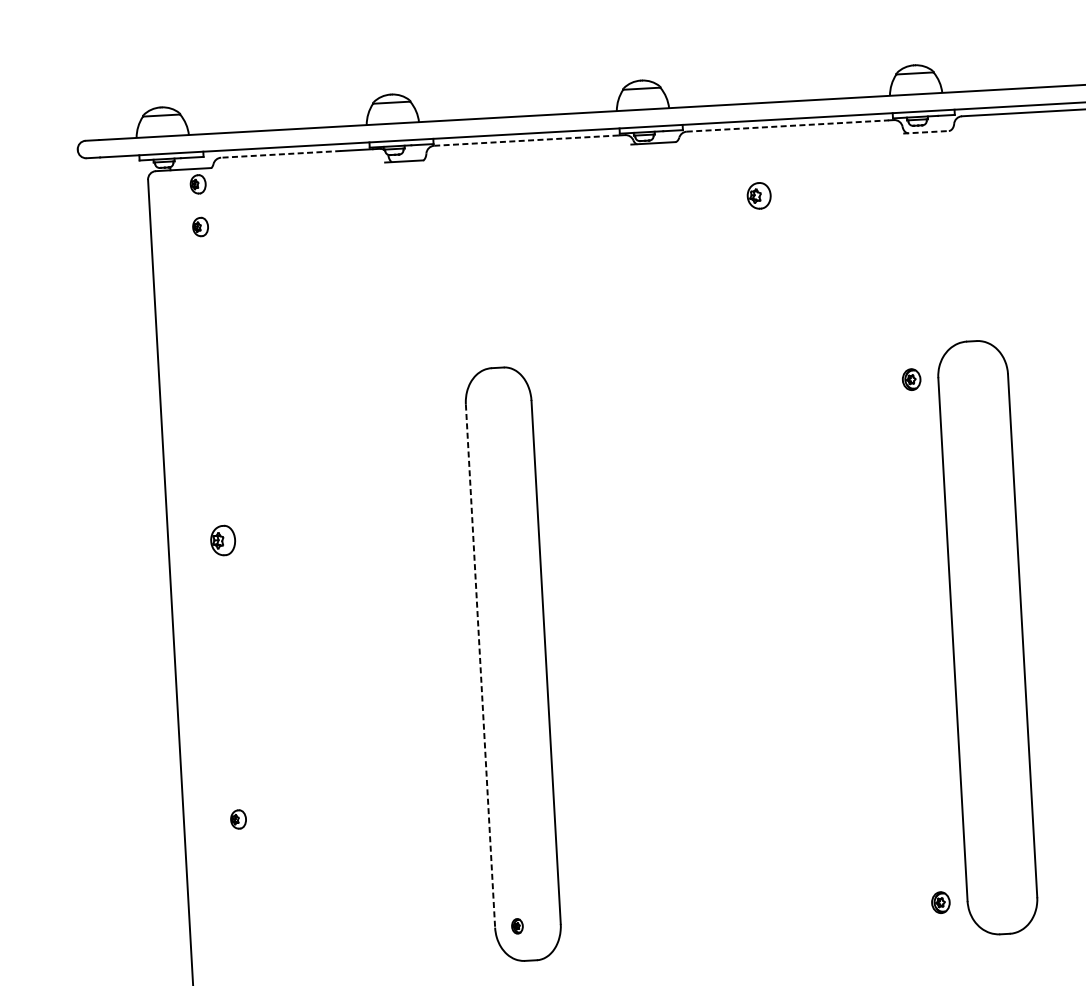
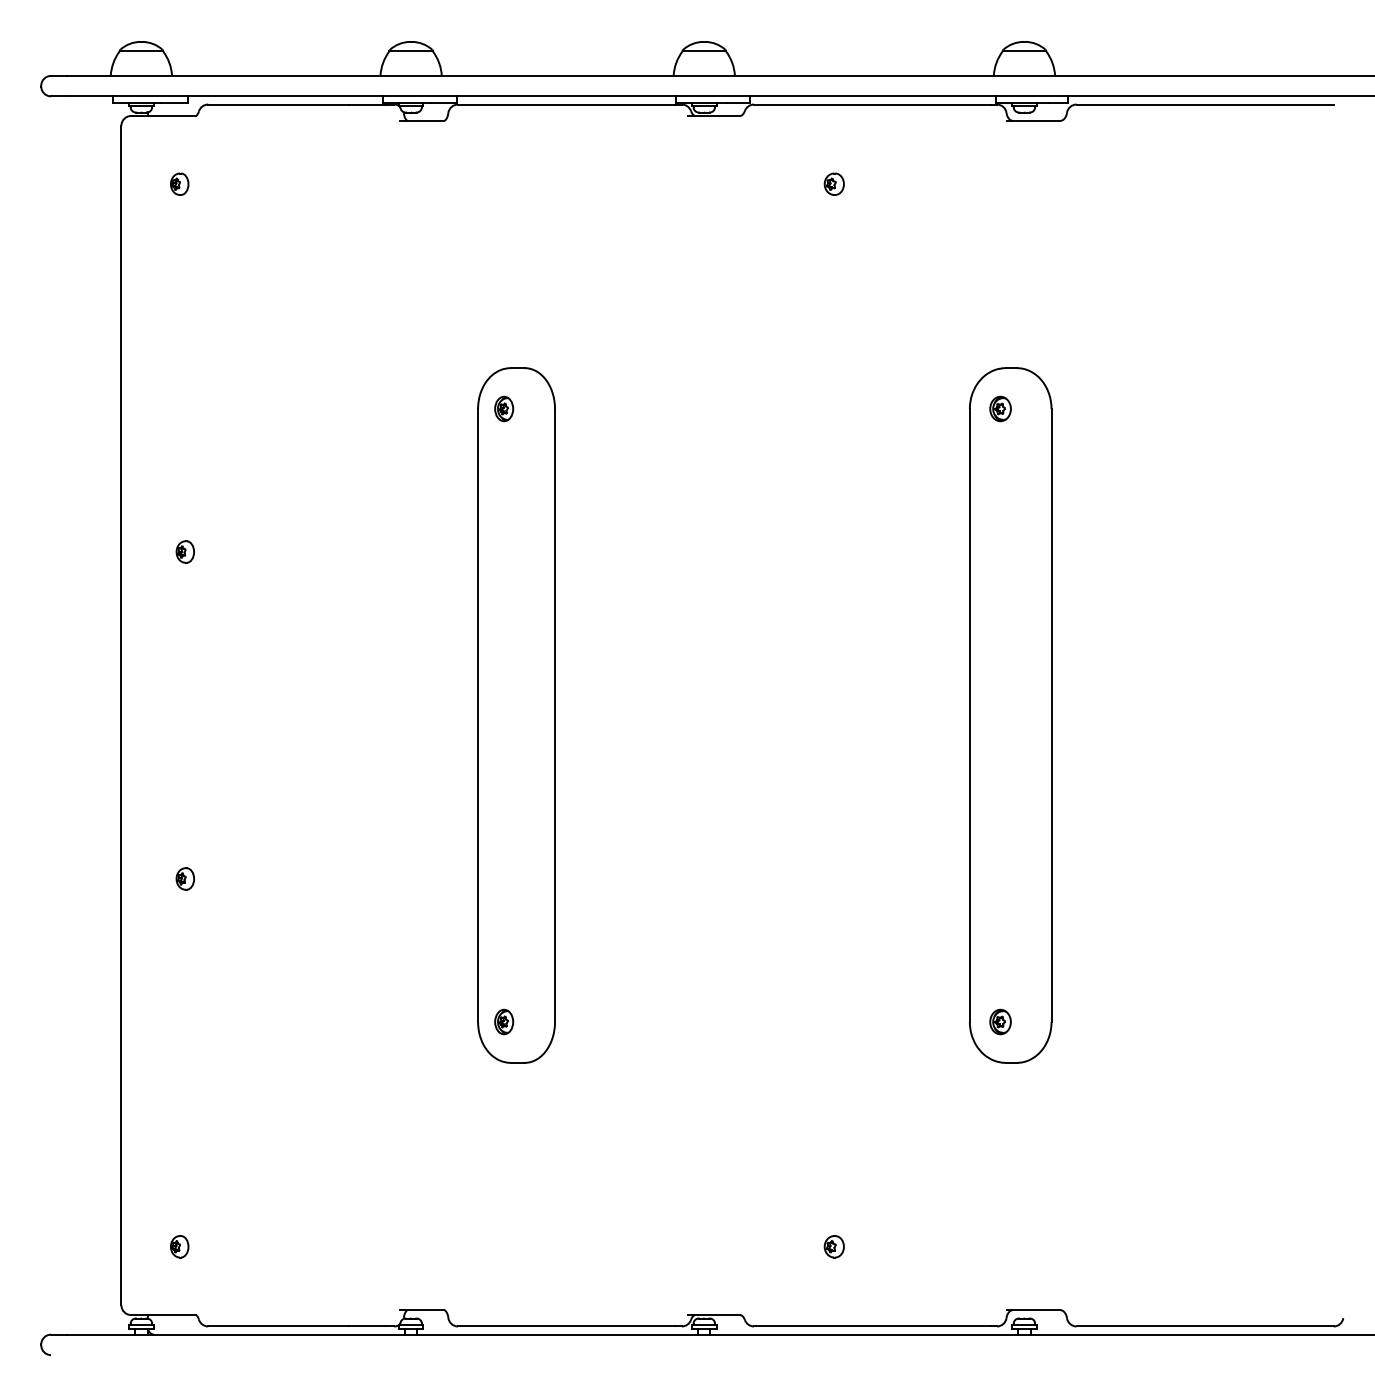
line: (787, 125) -> (872, 104), dashed -> solid
line: (925, 131) -> (1033, 120), dashed -> solid
line: (526, 140) -> (566, 104), dashed -> solid
line: (281, 154) -> (278, 104), dashed -> solid
part: (197, 183) -> (179, 133), removed
part: (758, 195) -> (833, 183), size x0.71
part: (488, 402) -> (504, 408), added
part: (222, 540) -> (184, 551), size x0.62
part: (987, 637) -> (1010, 715), moved
line: (480, 666) -> (478, 715), dashed -> solid
part: (517, 925) -> (504, 1021), size x1.43

